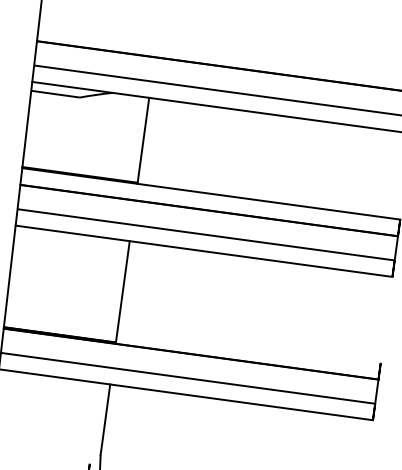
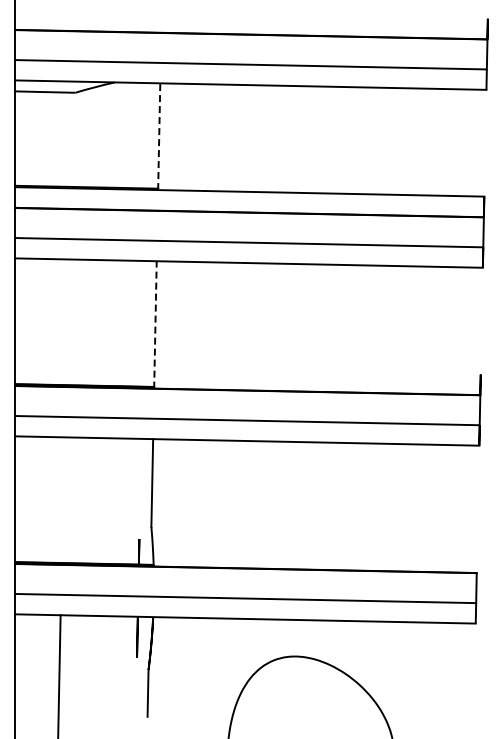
line: (143, 140) -> (159, 136), solid -> dashed
line: (122, 292) -> (155, 324), solid -> dashed

